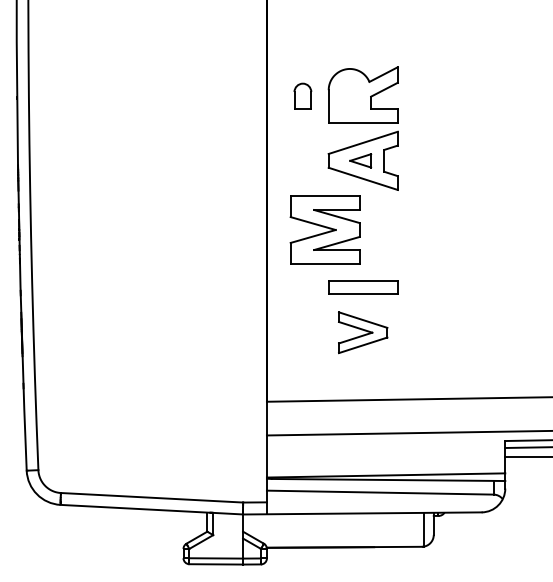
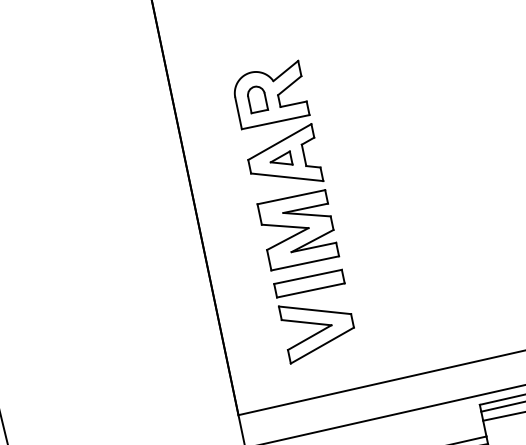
part: (302, 95) -> (256, 98), moved
part: (324, 229) -> (297, 229), moved
part: (362, 332) -> (317, 327), size x1.43

